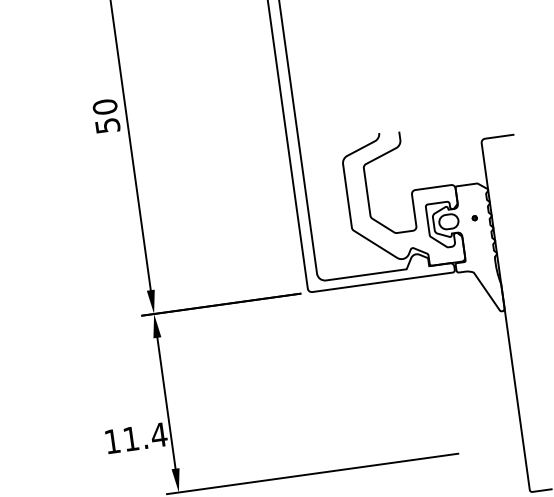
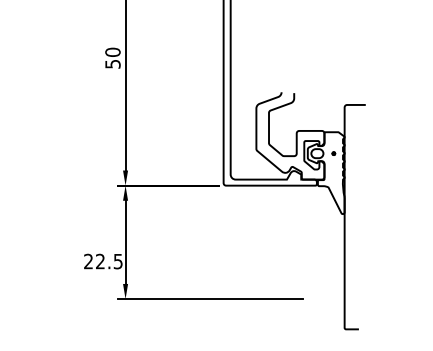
text: (135, 438) -> (103, 261), 11.4 -> 22.5

